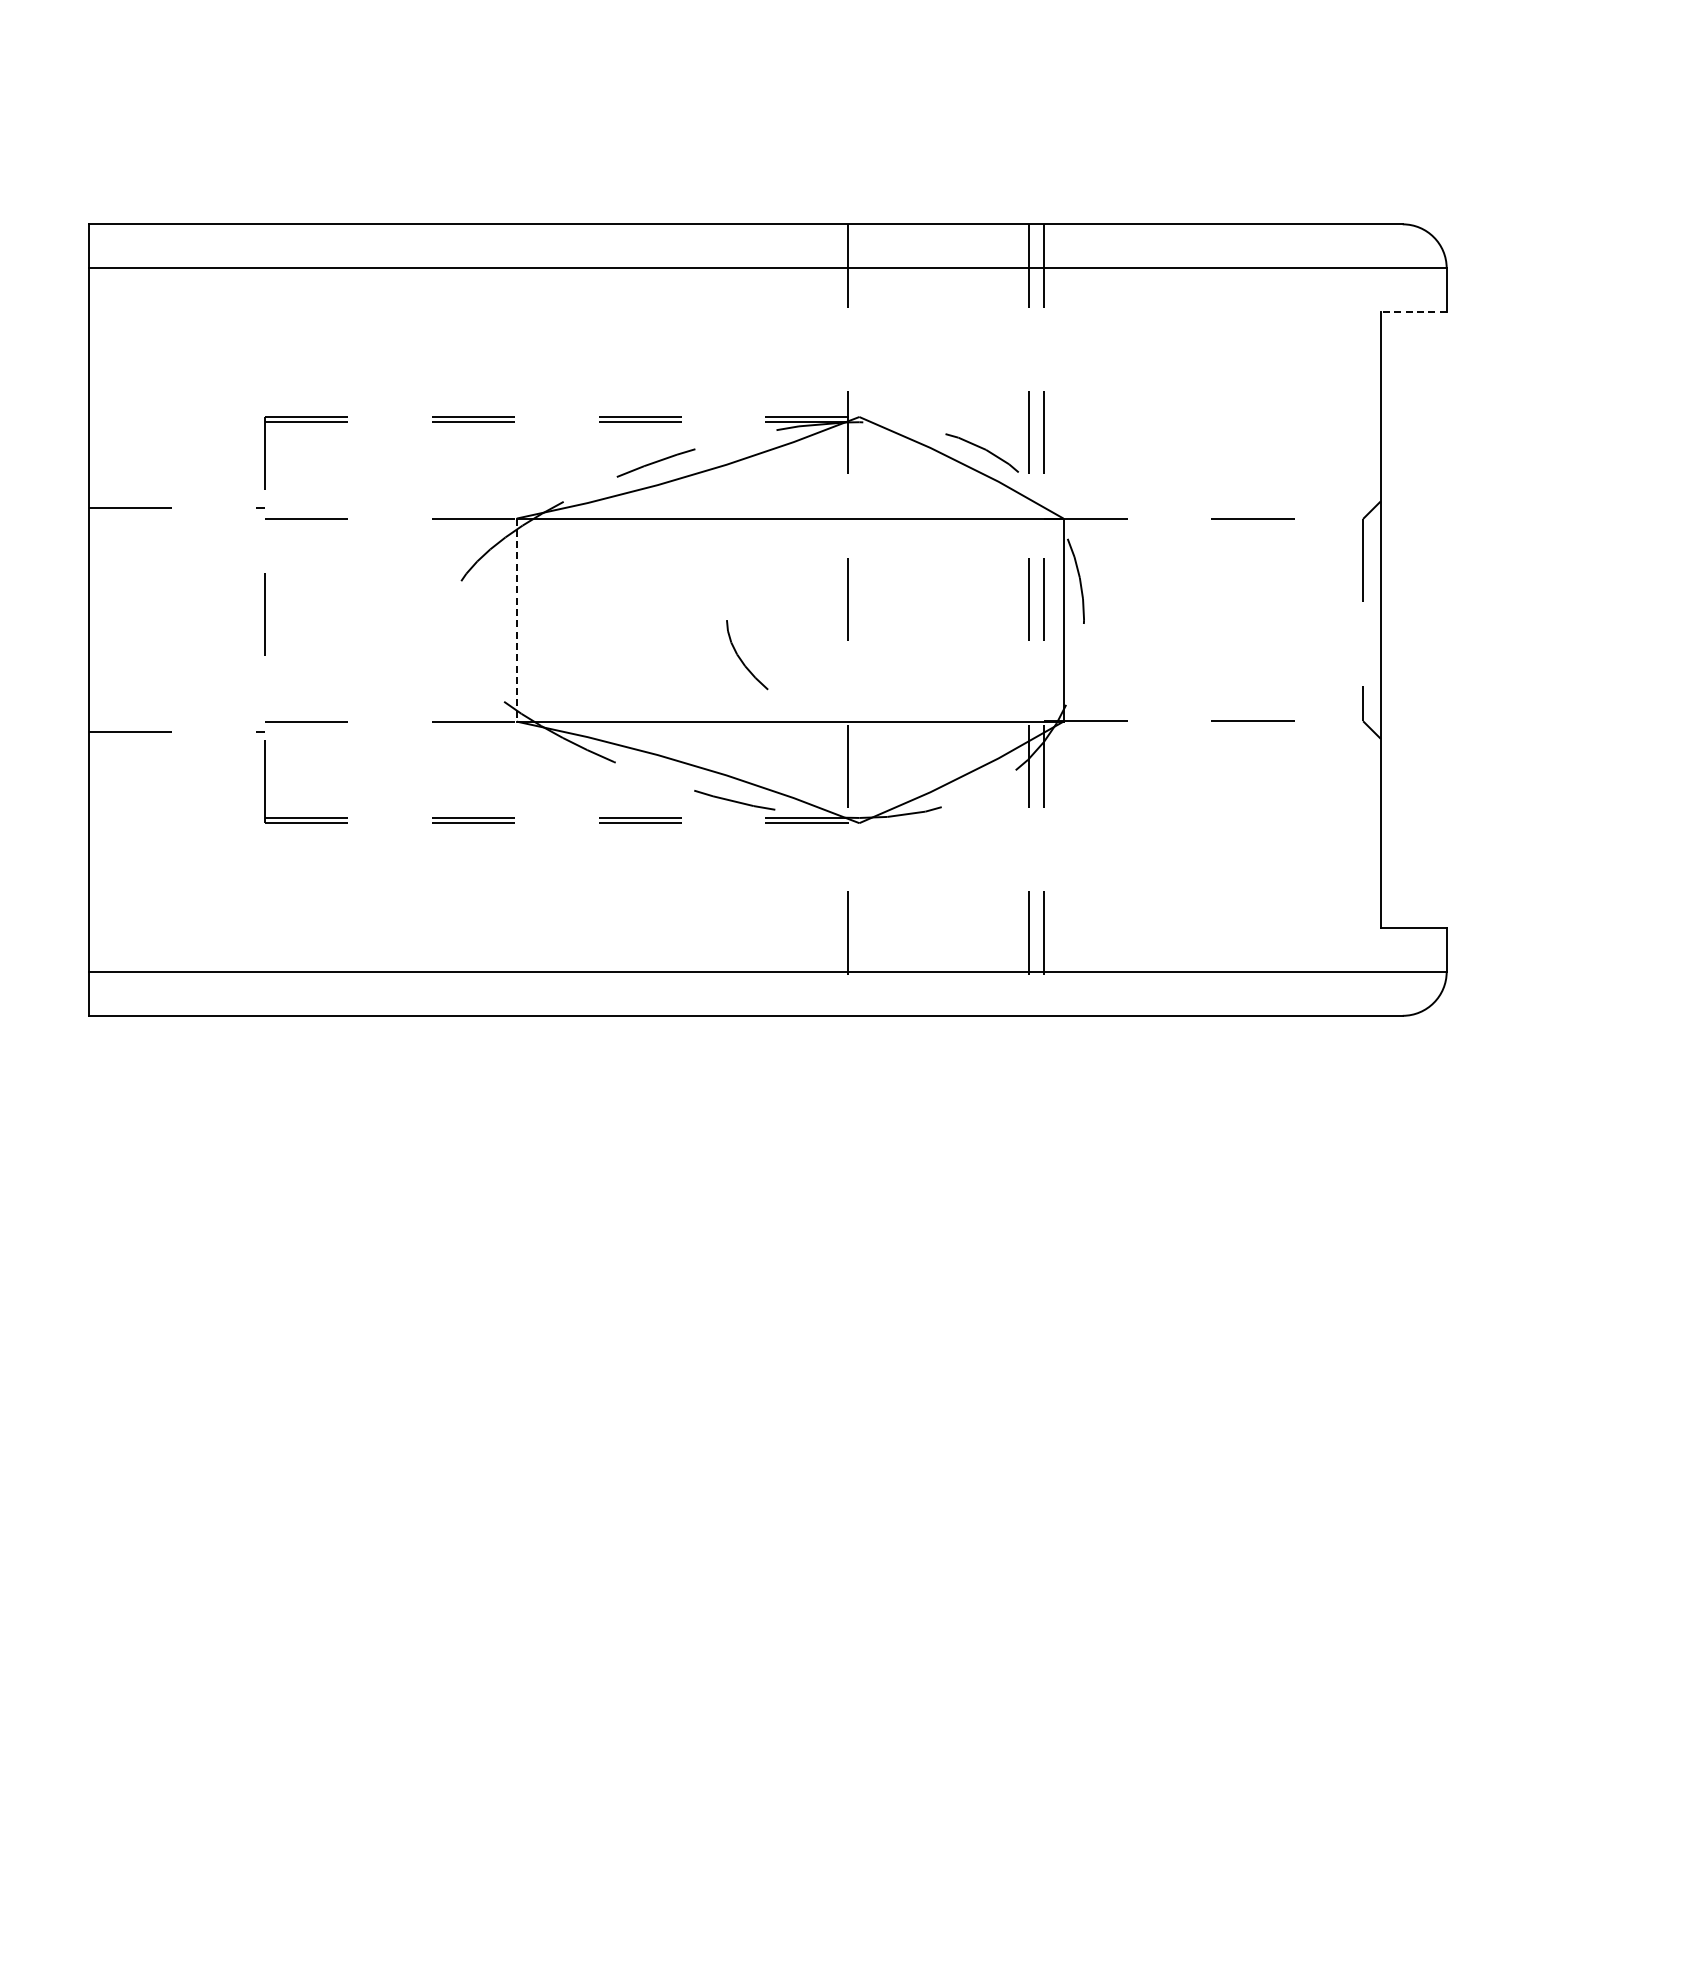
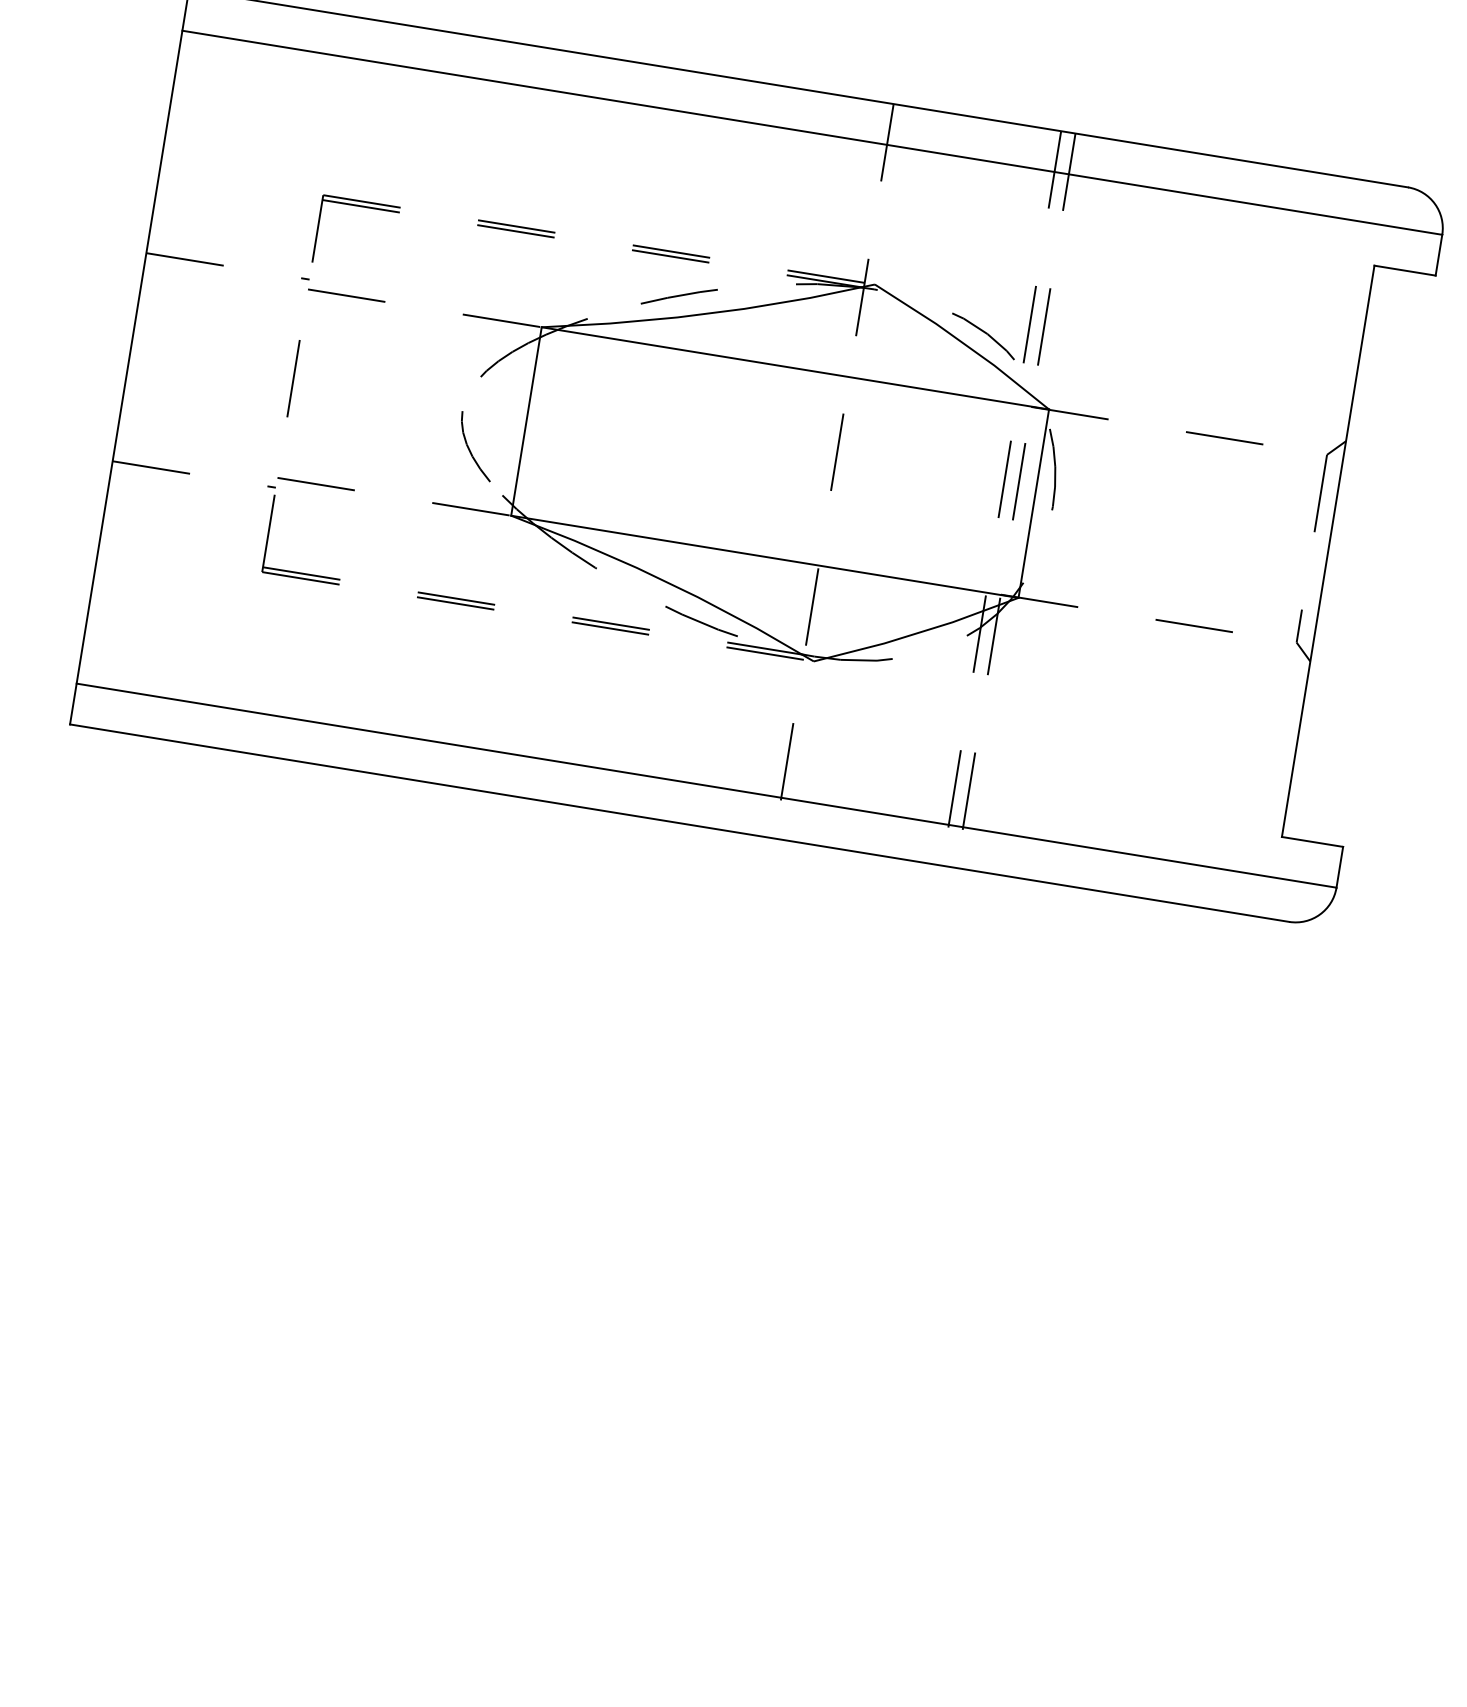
line: (1413, 312) -> (1404, 270), dashed -> solid
line: (516, 620) -> (526, 421), dashed -> solid
curve: (741, 658) -> (470, 448), moved

